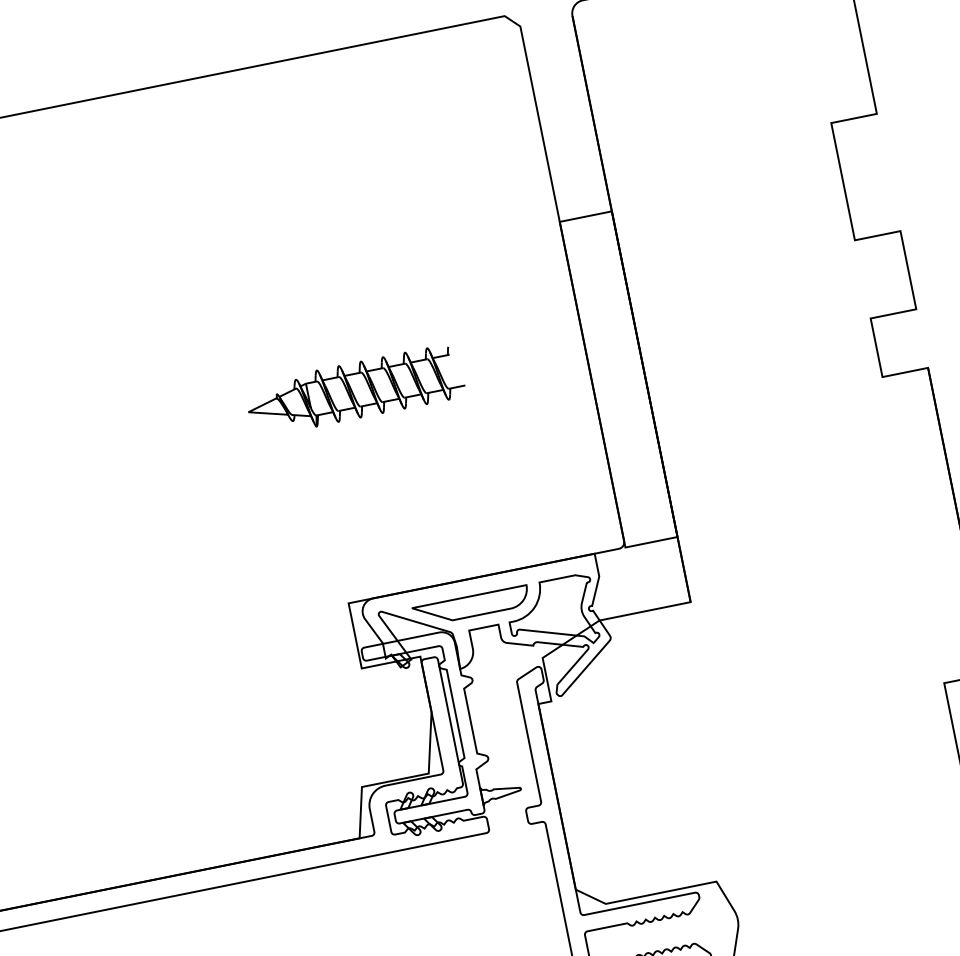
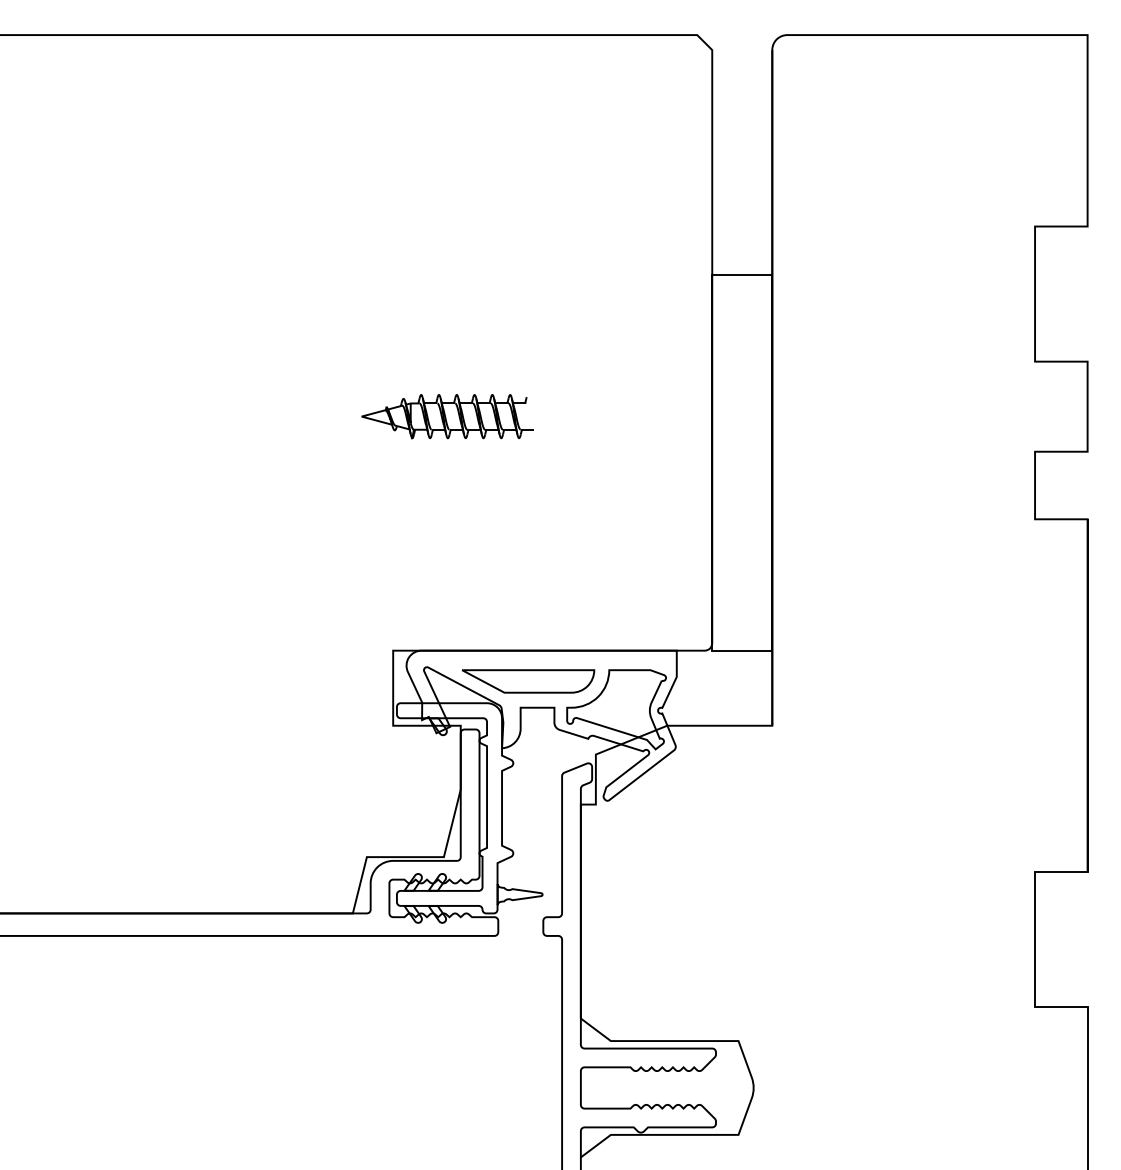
part: (354, 390) -> (447, 416), size x0.7

